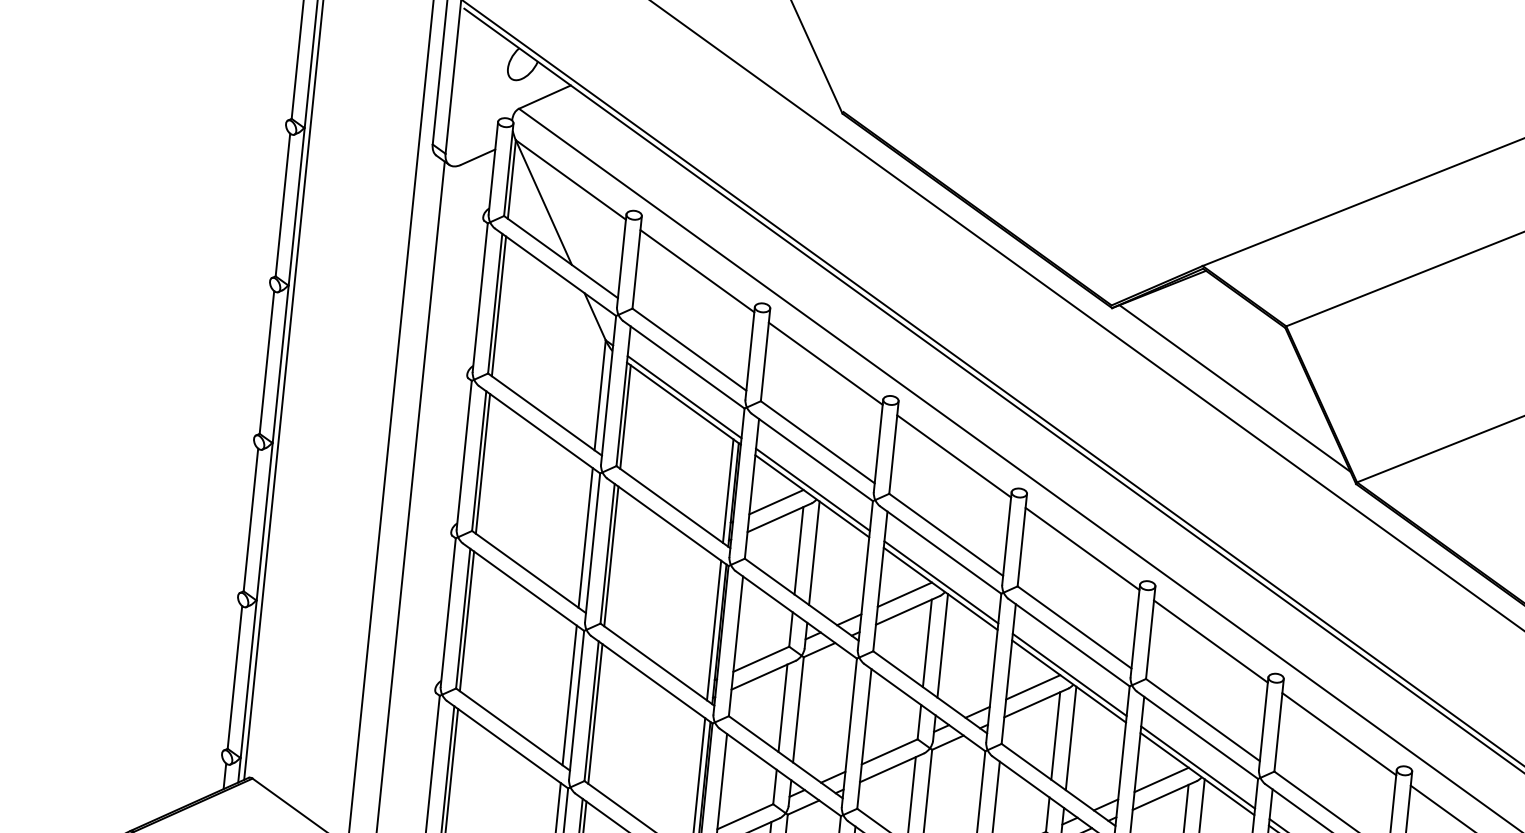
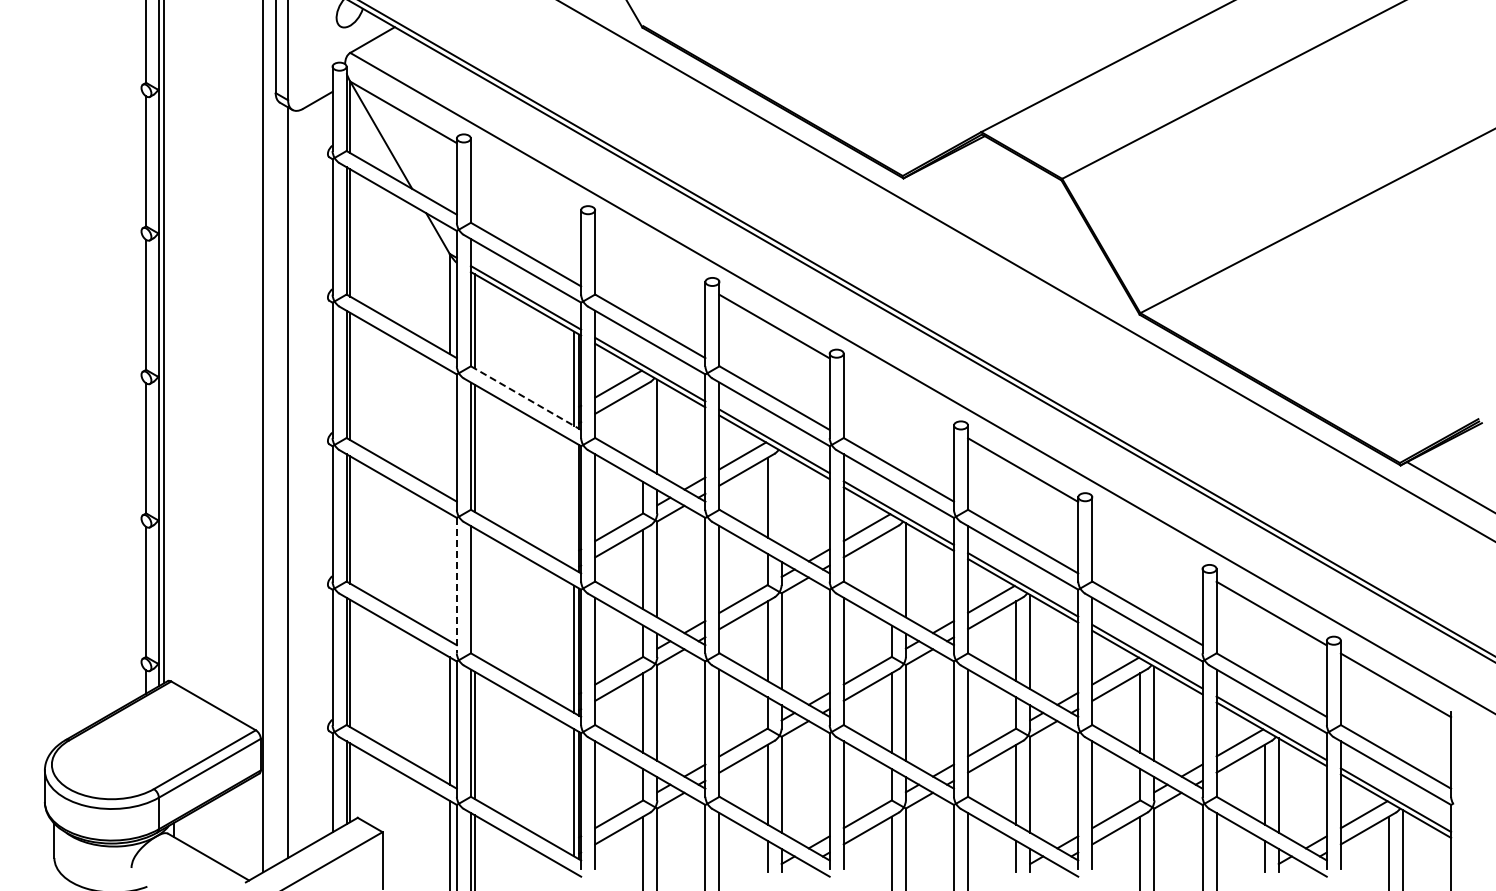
line: (696, 270) -> (525, 182), removed
line: (826, 363) -> (650, 254), removed
line: (1234, 388) -> (1021, 239), removed
line: (673, 507) -> (526, 398), solid -> dashed
line: (585, 537) -> (449, 433), removed
line: (1082, 549) -> (898, 398), removed
line: (799, 550) -> (643, 425), removed
line: (714, 630) -> (574, 505), removed
line: (942, 645) -> (781, 498), removed
line: (569, 695) -> (449, 577), removed
line: (576, 705) -> (456, 585), solid -> dashed
line: (595, 713) -> (474, 591), removed
line: (1339, 733) -> (1147, 541), removed
line: (1055, 735) -> (891, 569), removed

